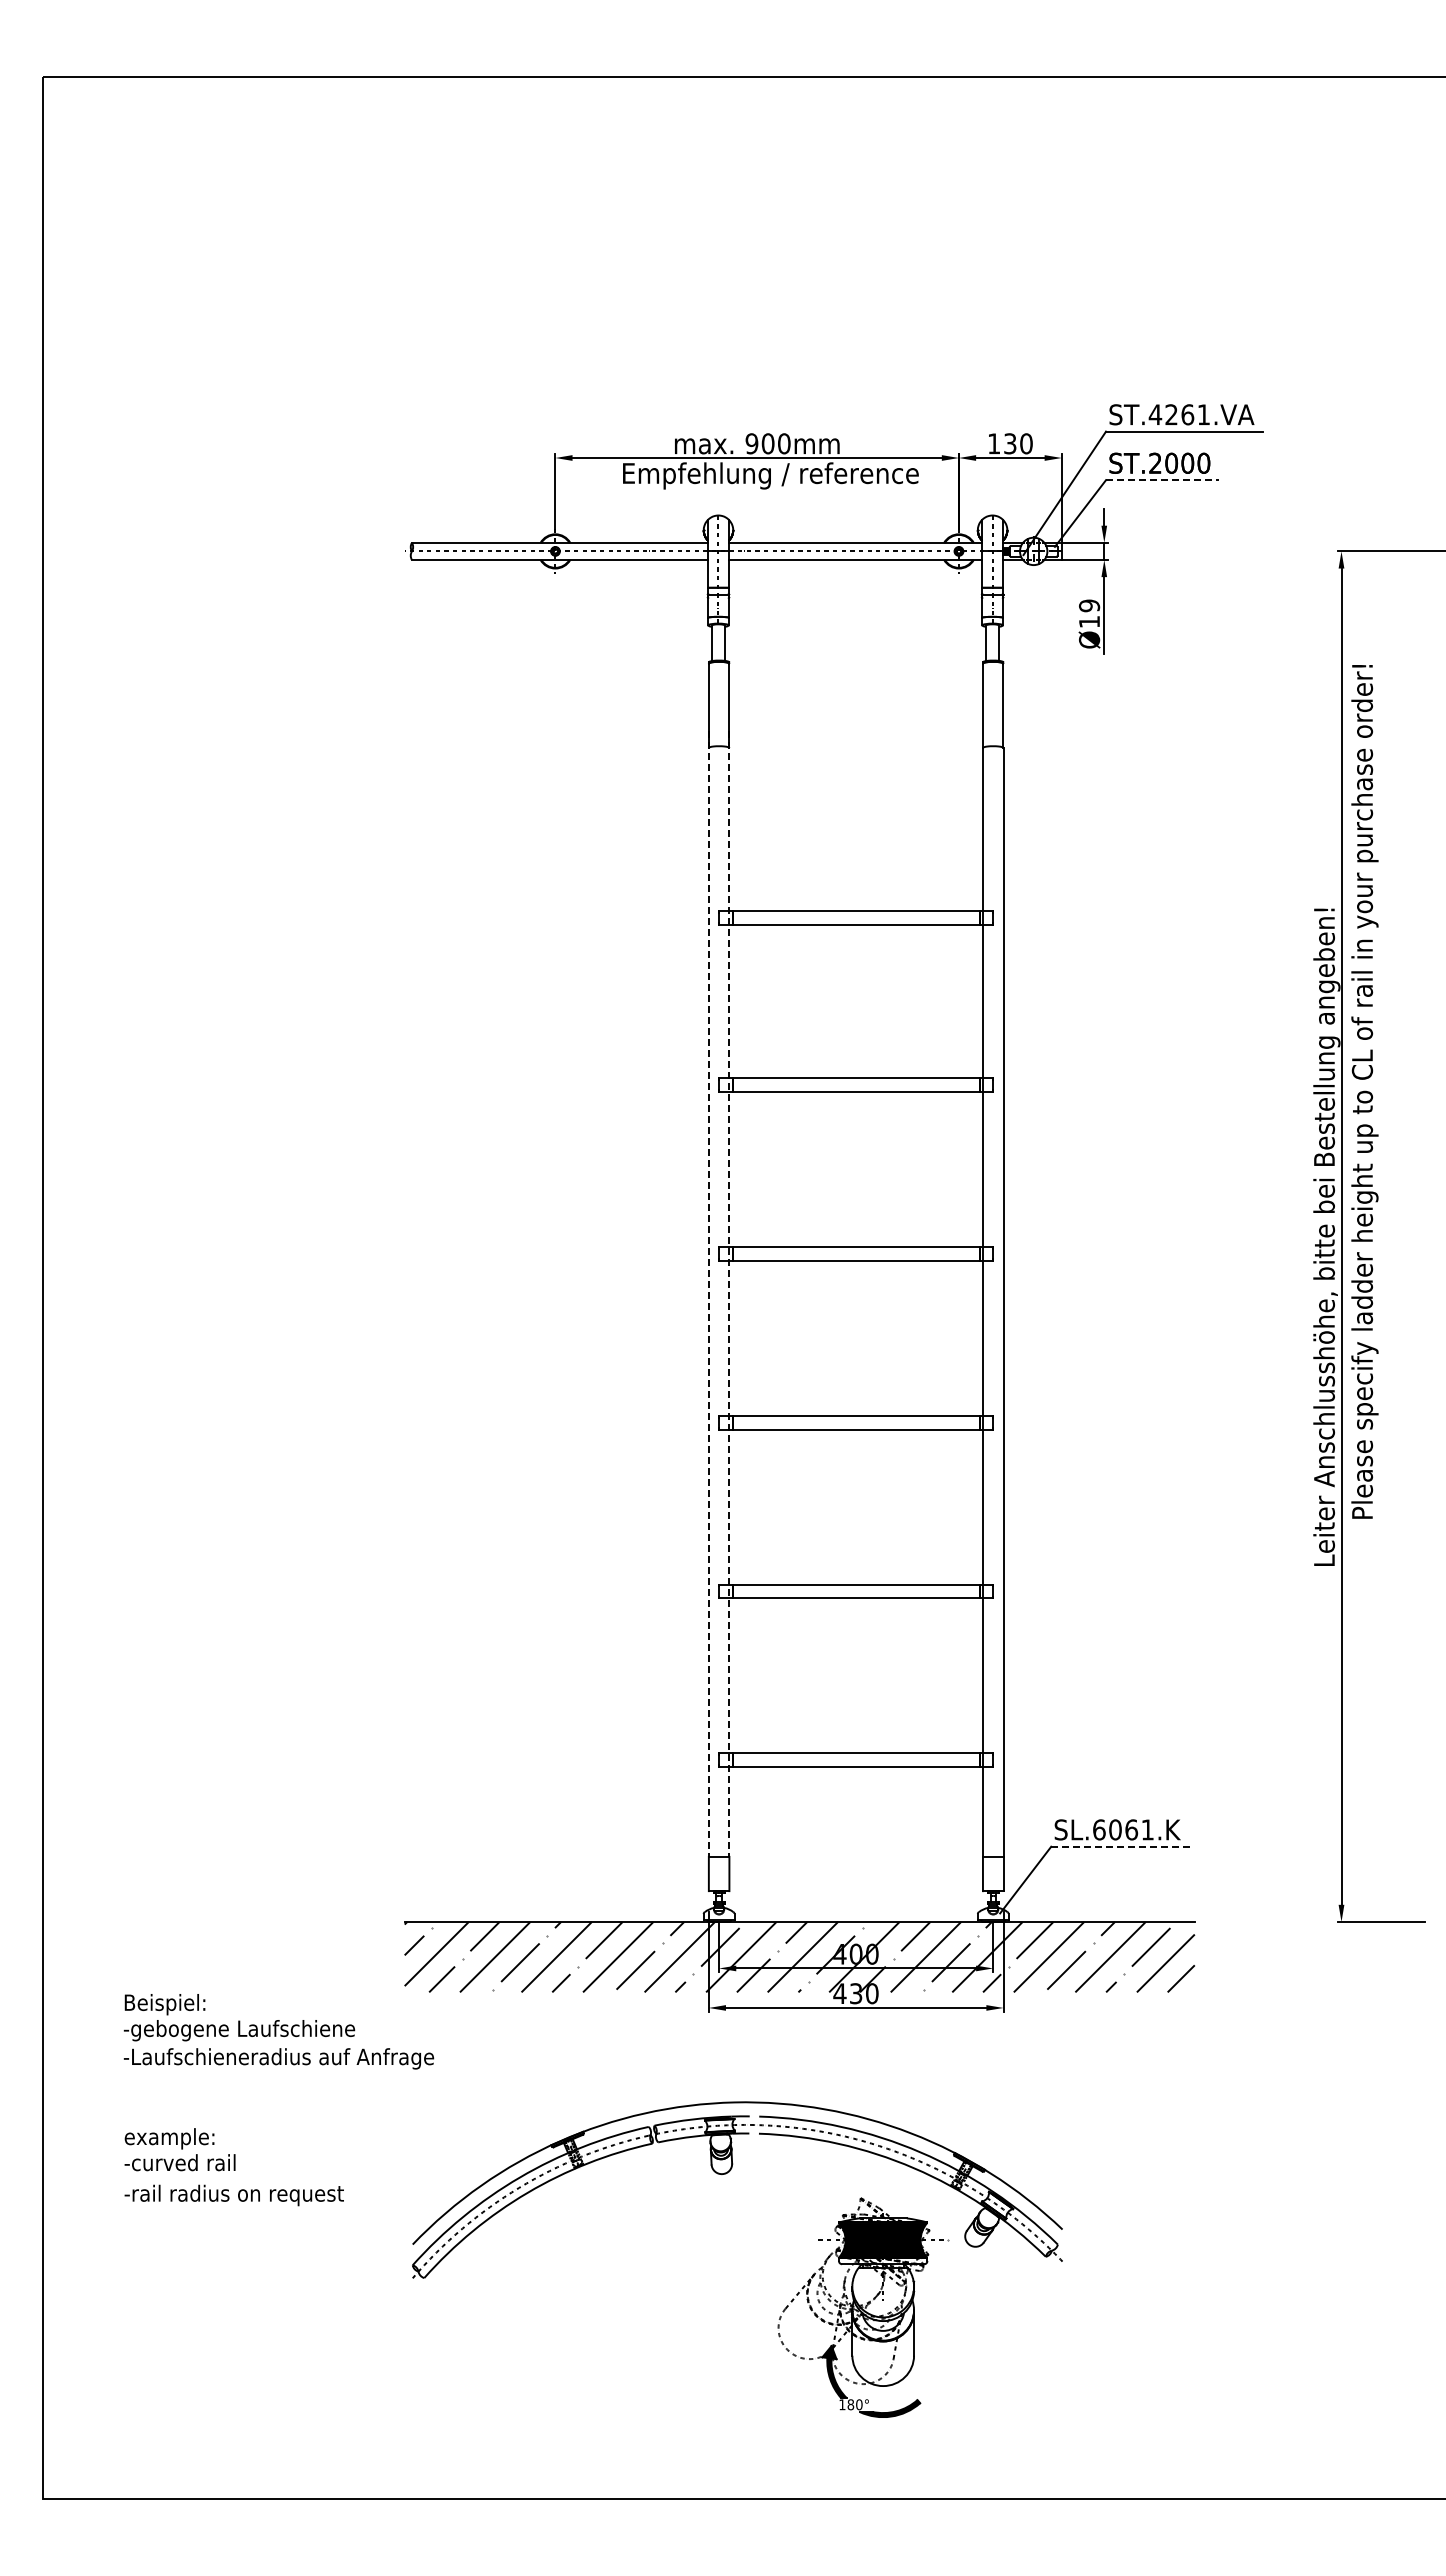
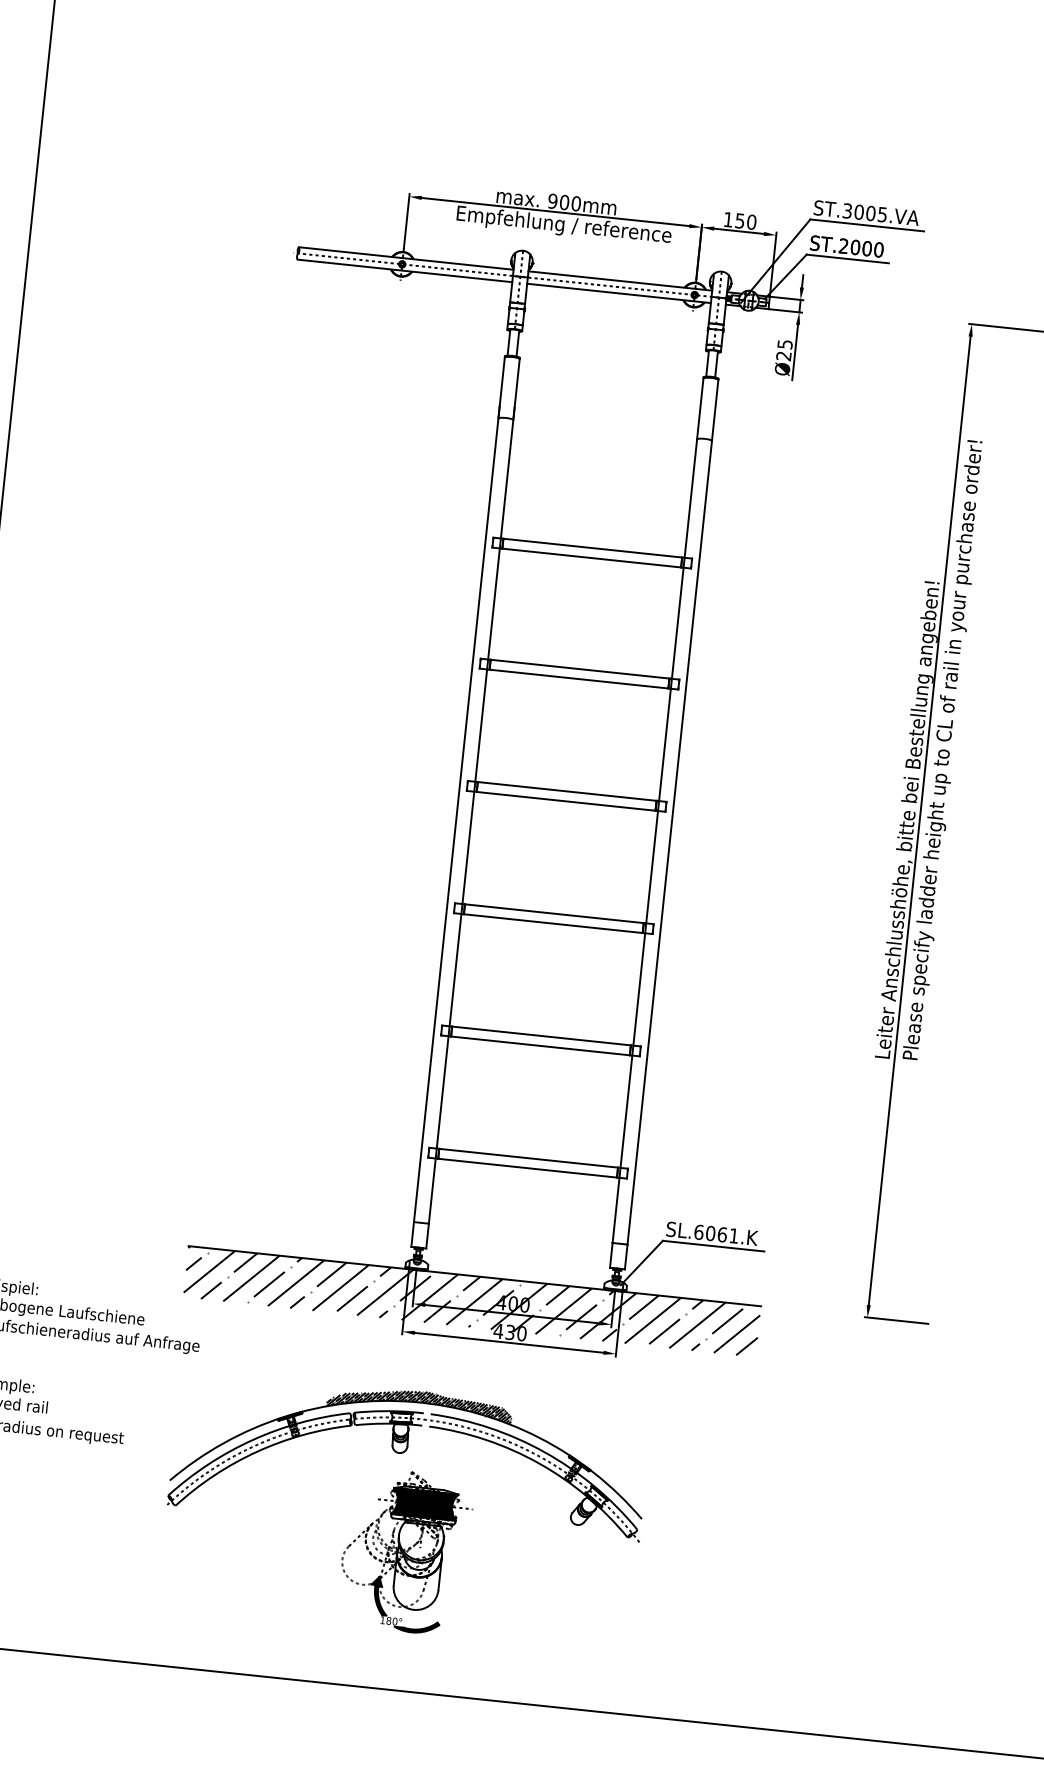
text: (1178, 414) -> (864, 212), ST.4261.VA -> ST.3005.VA
text: (1010, 443) -> (740, 220), 130 -> 150
line: (1162, 480) -> (847, 259), dashed -> solid
text: (1089, 613) -> (784, 350), Ø19 -> Ø25
text: (1364, 1091) -> (944, 749), moved
line: (708, 1293) -> (456, 813), dashed -> solid
line: (729, 1293) -> (471, 815), dashed -> solid
line: (1121, 1846) -> (713, 1246), dashed -> solid
hatch: (742, 2103) -> (419, 1403), added
part: (863, 2307) -> (405, 1551), moved

